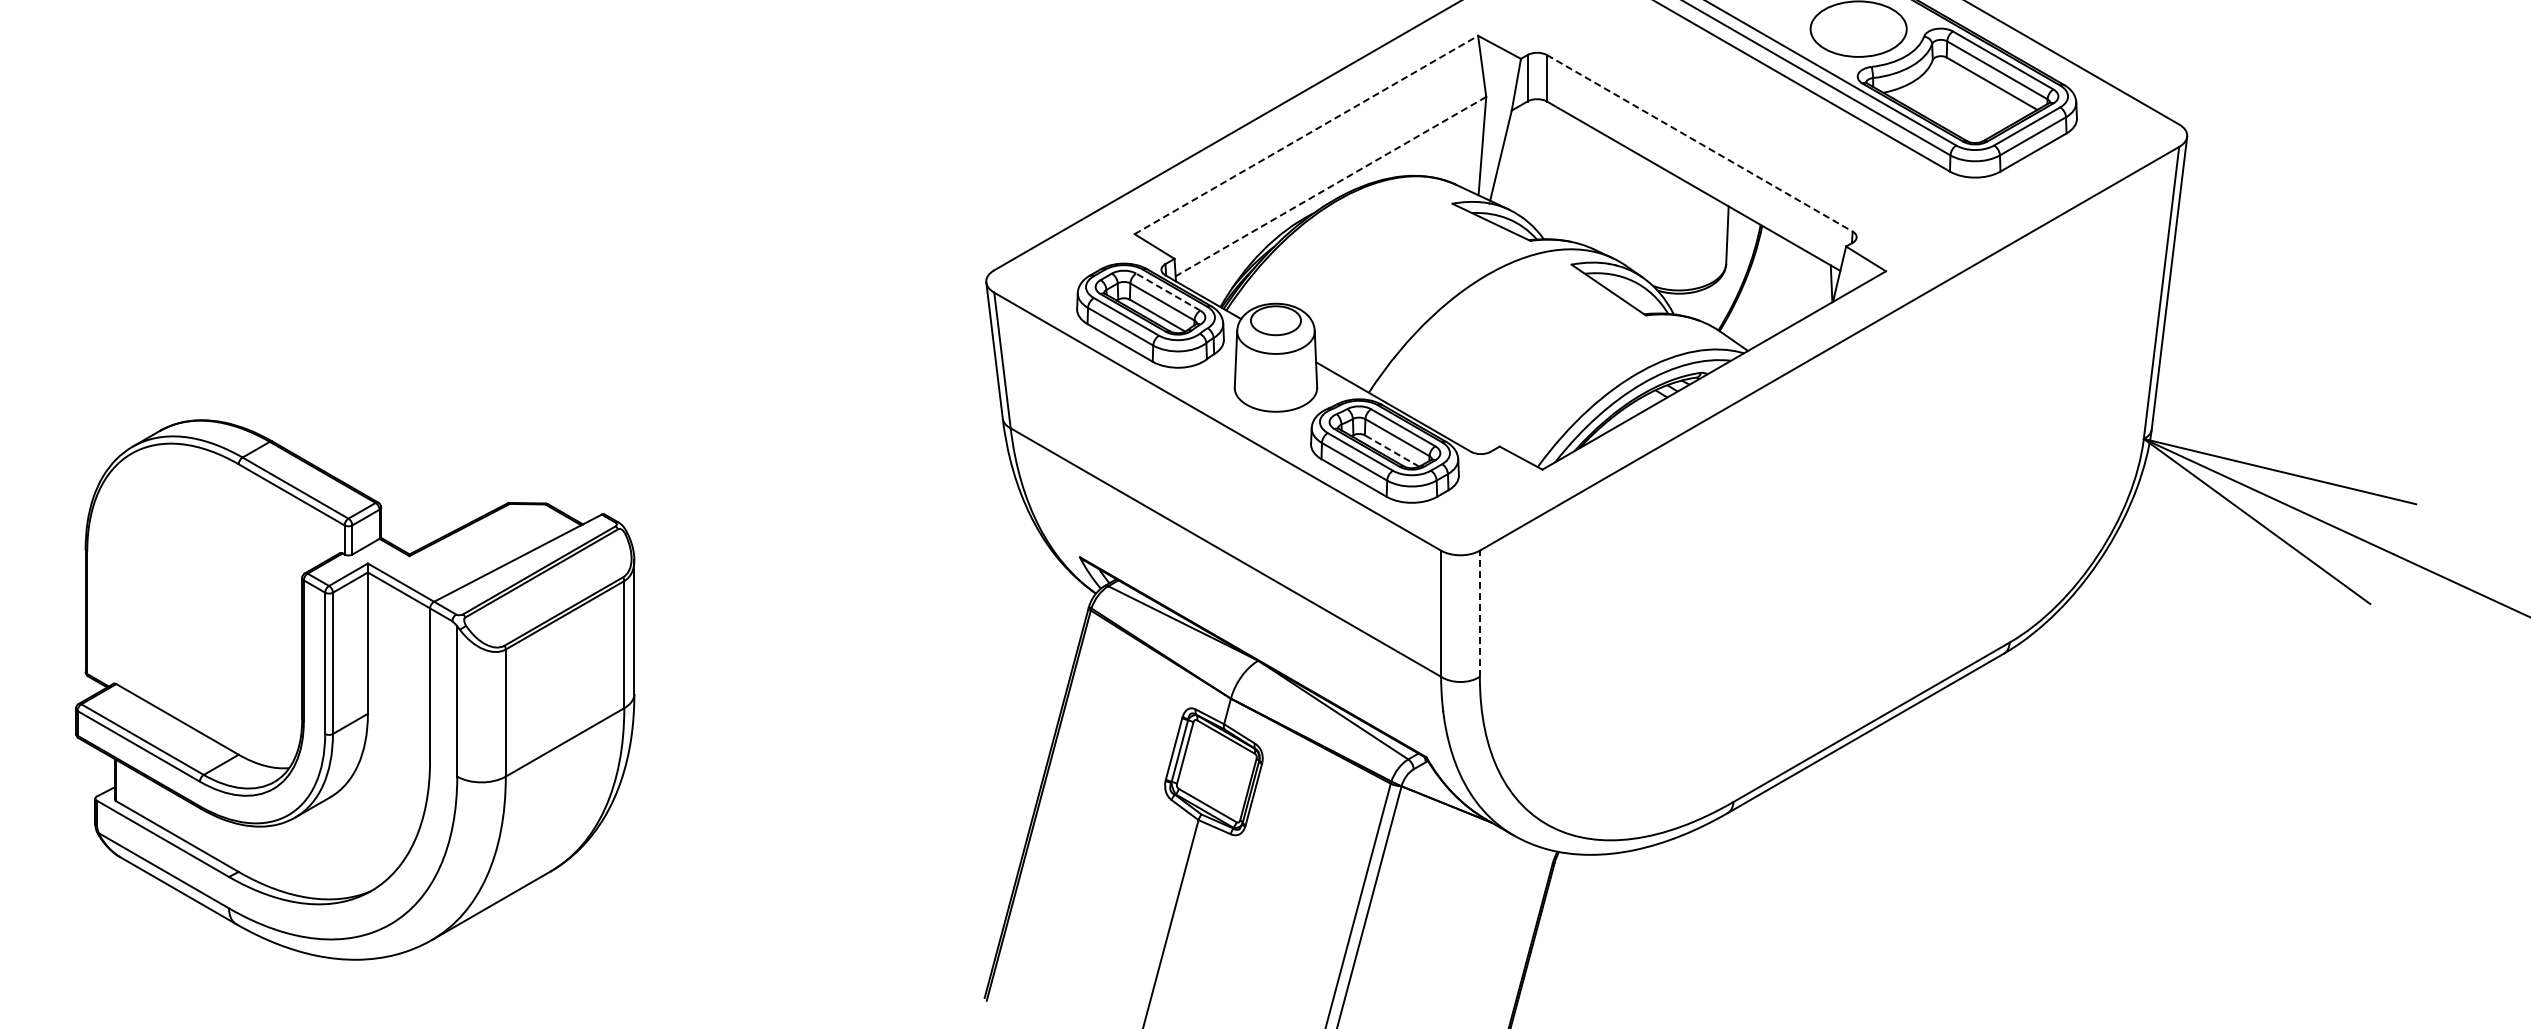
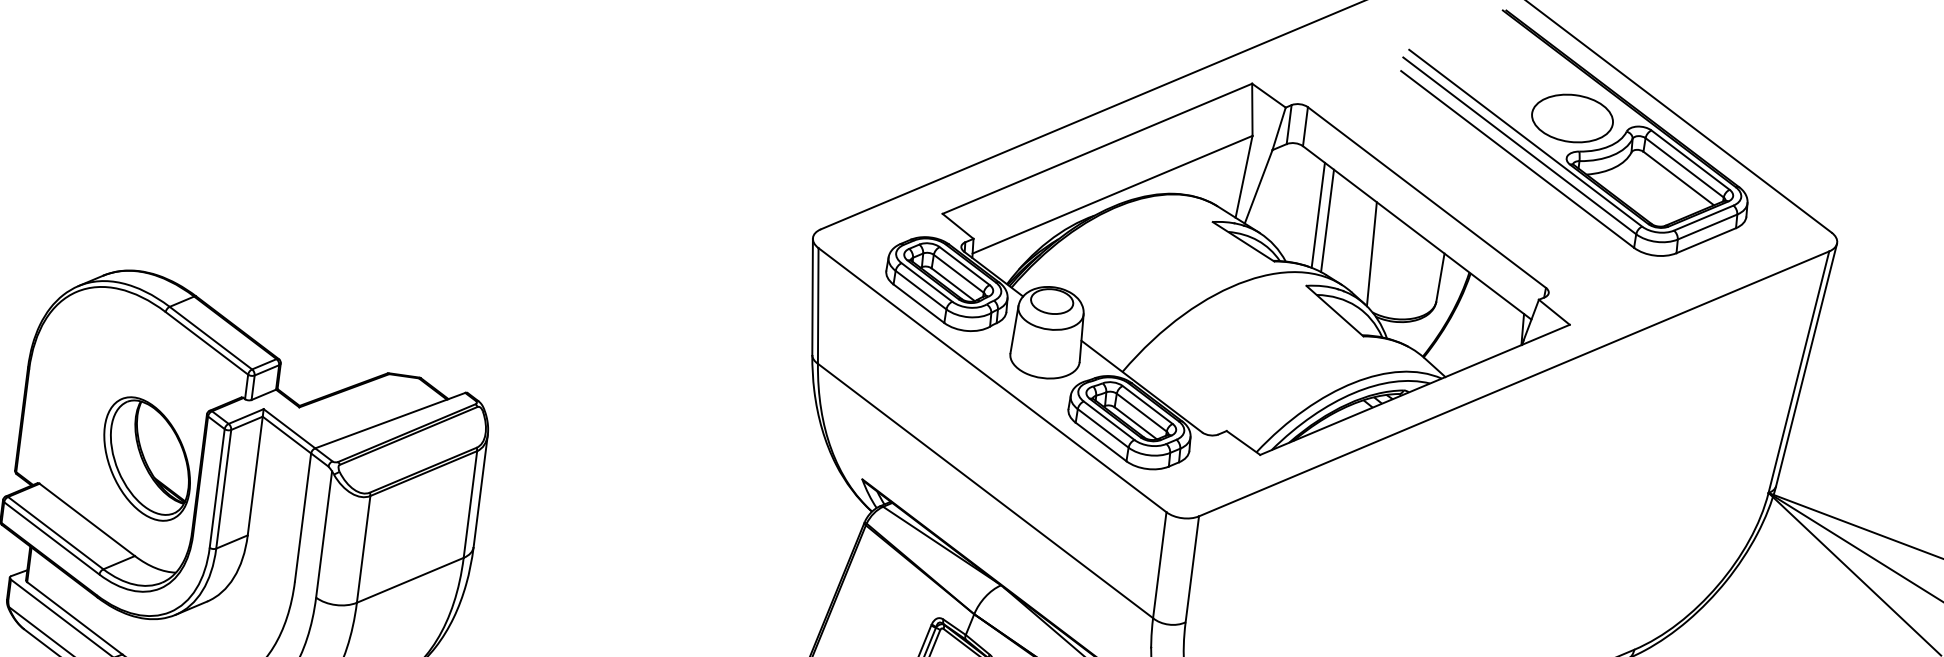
line: (1306, 134) -> (1097, 148), dashed -> solid
line: (1699, 143) -> (1426, 197), dashed -> solid
line: (1575, 179) -> (1318, 214), added
line: (1586, 185) -> (1327, 220), added
line: (1330, 186) -> (1112, 194), dashed -> solid
line: (1643, 217) -> (1371, 253), added
line: (1167, 291) -> (964, 265), dashed -> solid
line: (1391, 450) -> (1135, 422), dashed -> solid
line: (1479, 613) -> (1192, 569), dashed -> solid
part: (238, 639) -> (146, 459), added

